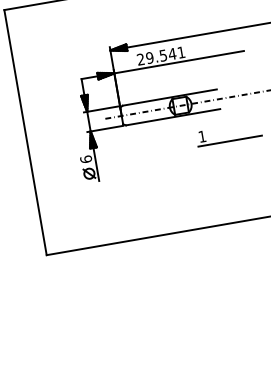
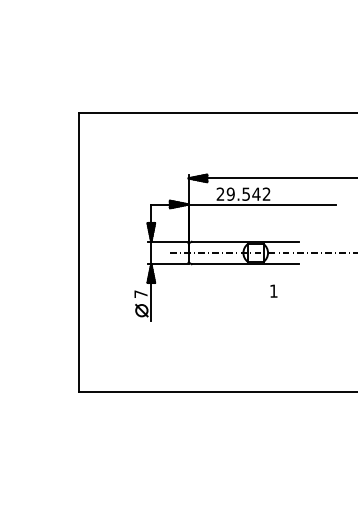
text: (181, 51) -> (266, 193), 29.541 -> 29.542
line: (230, 141) -> (303, 301), removed
text: (85, 159) -> (140, 294), 6 -> 7

